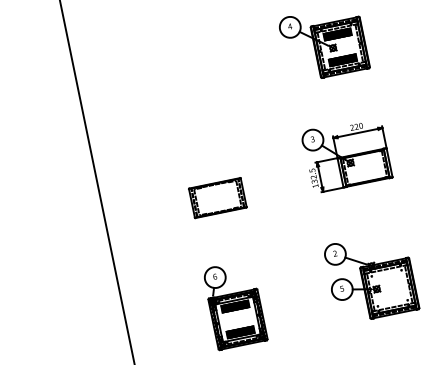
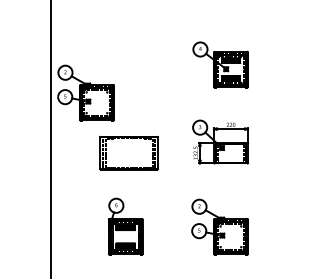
part: (137, 123) -> (85, 92), added
part: (217, 197) -> (128, 152), size x1.6

